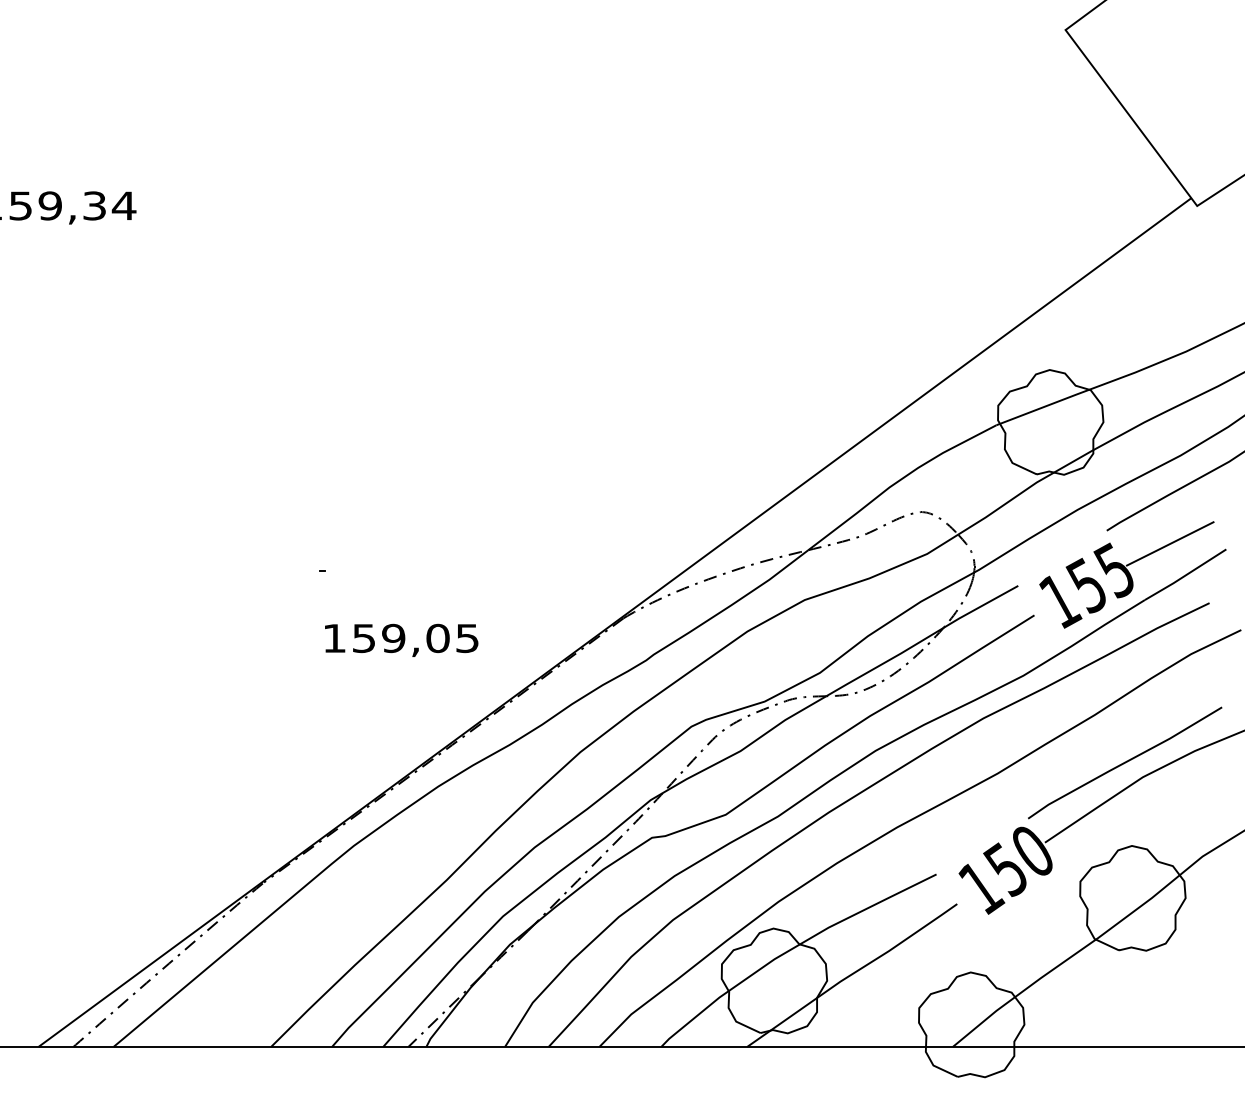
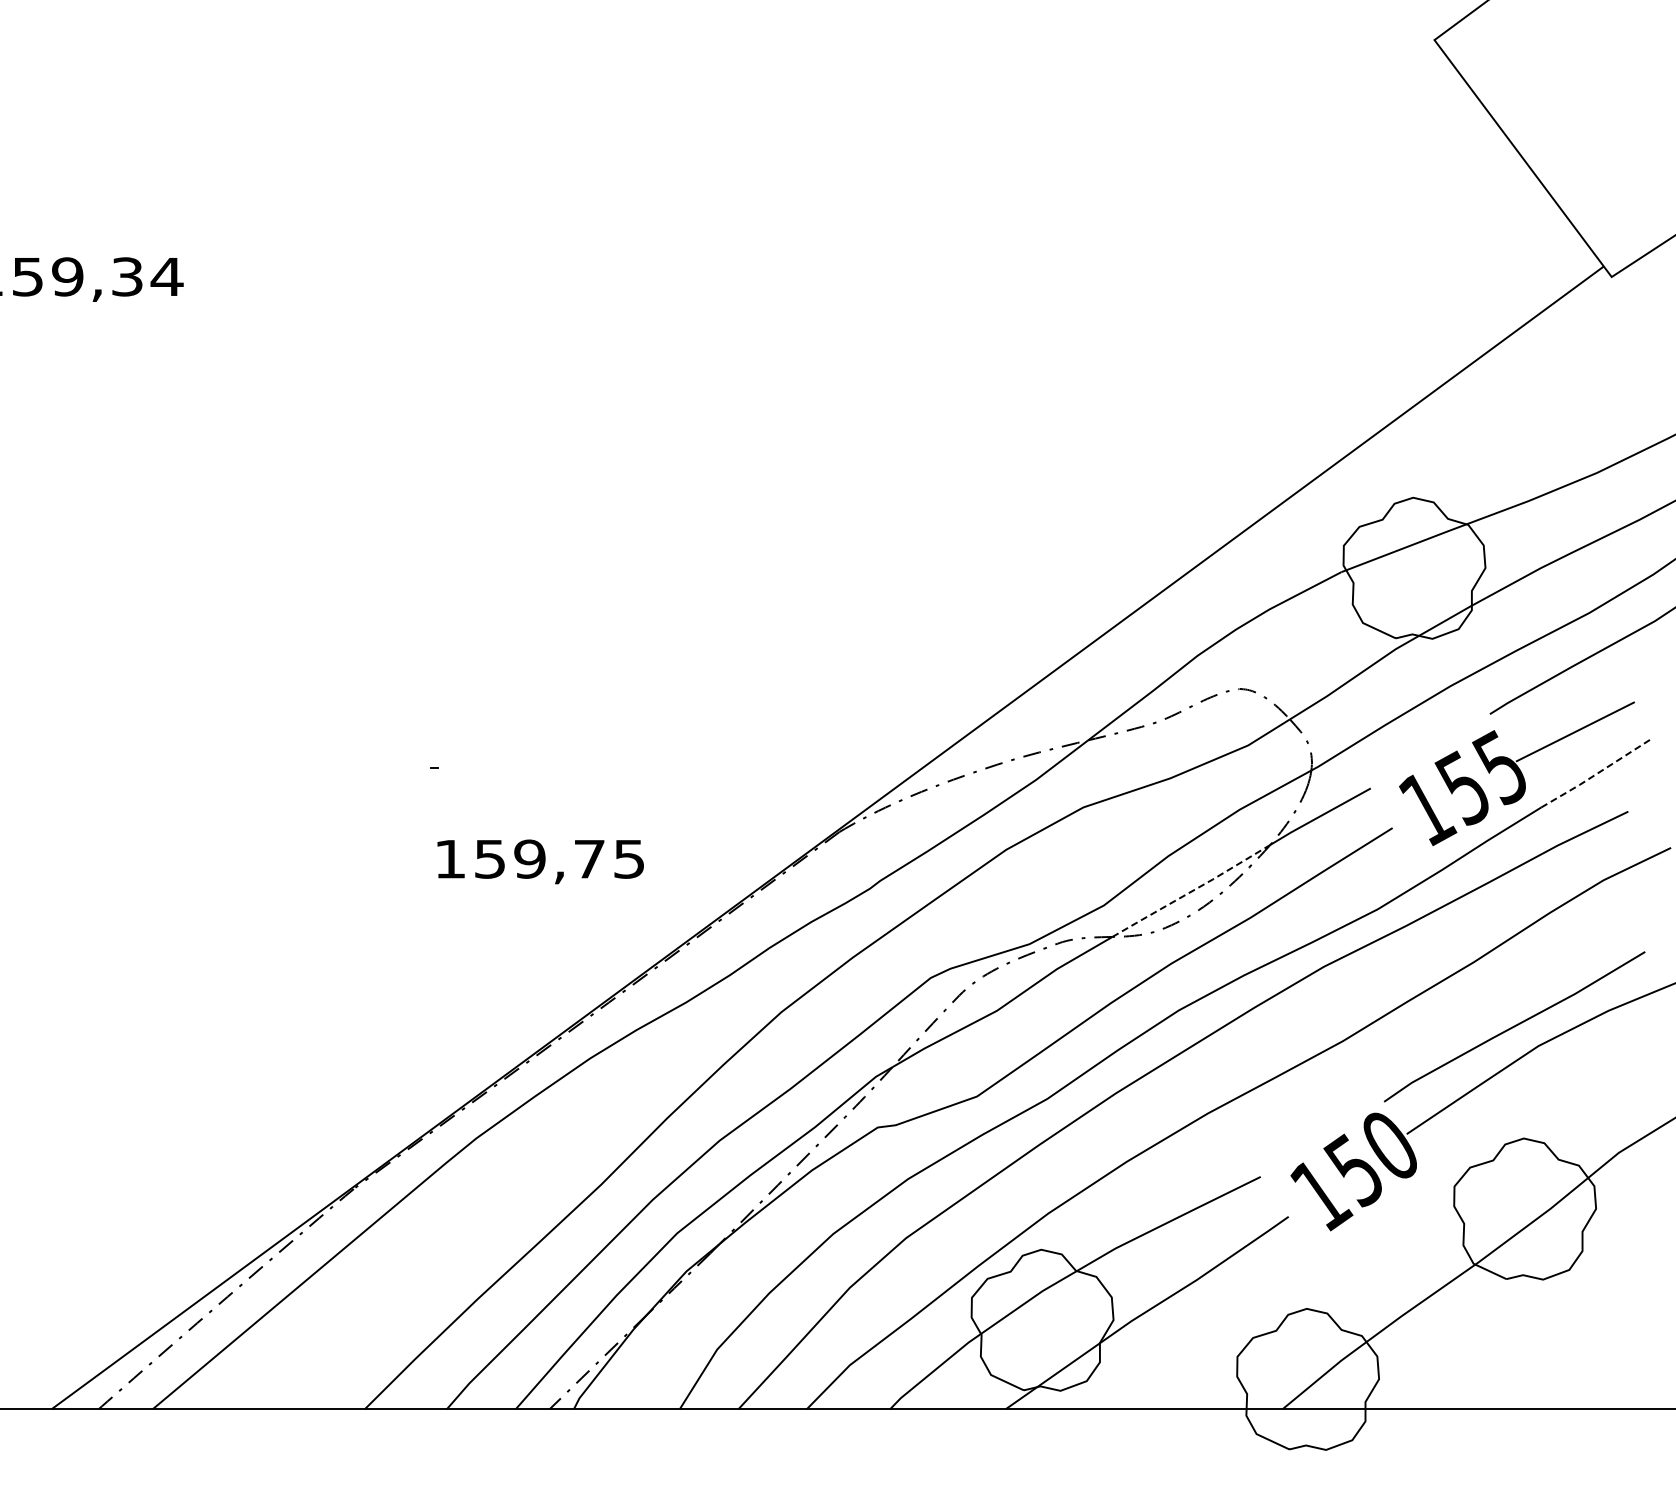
line: (1185, 575) -> (1596, 774), solid -> dashed
text: (437, 637) -> (589, 858), 159,05 -> 159,75
line: (885, 662) -> (1191, 891), solid -> dashed

